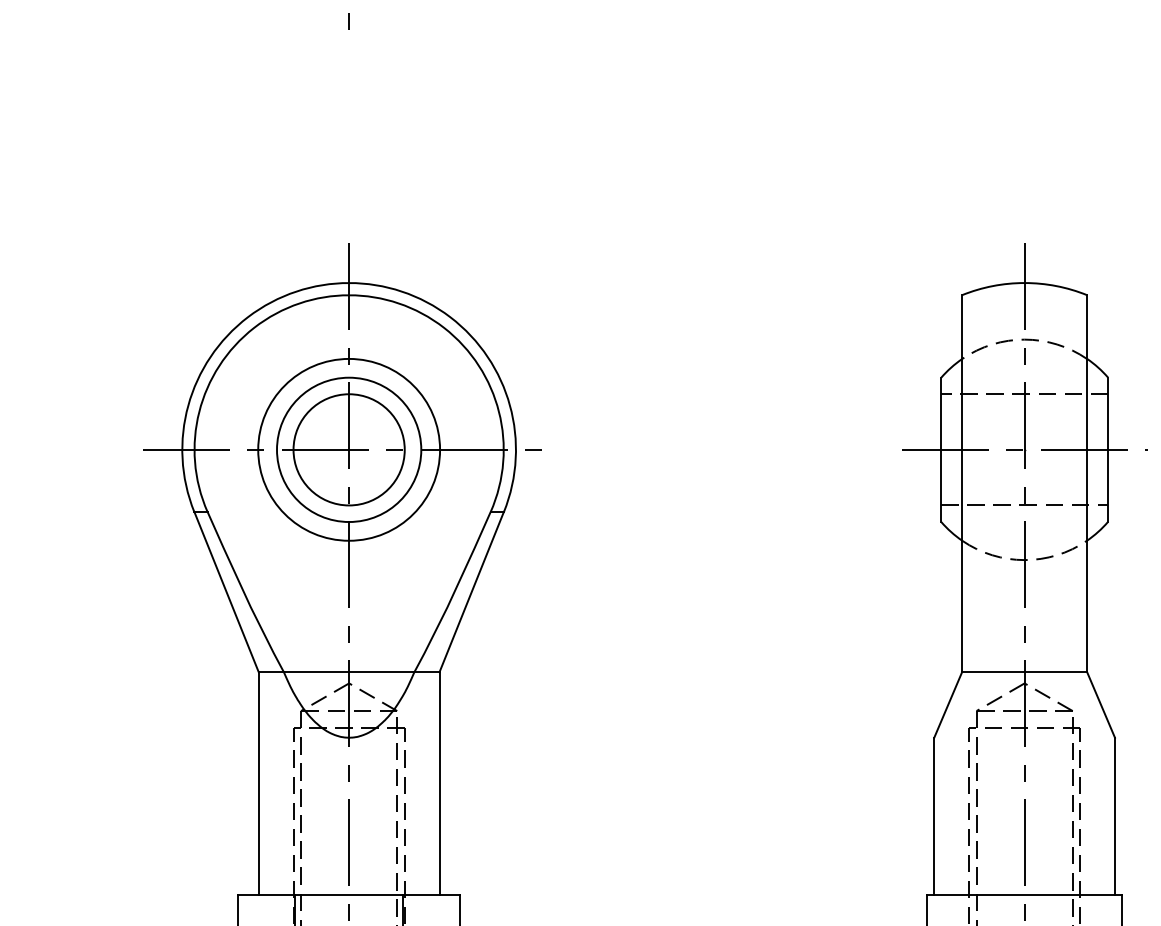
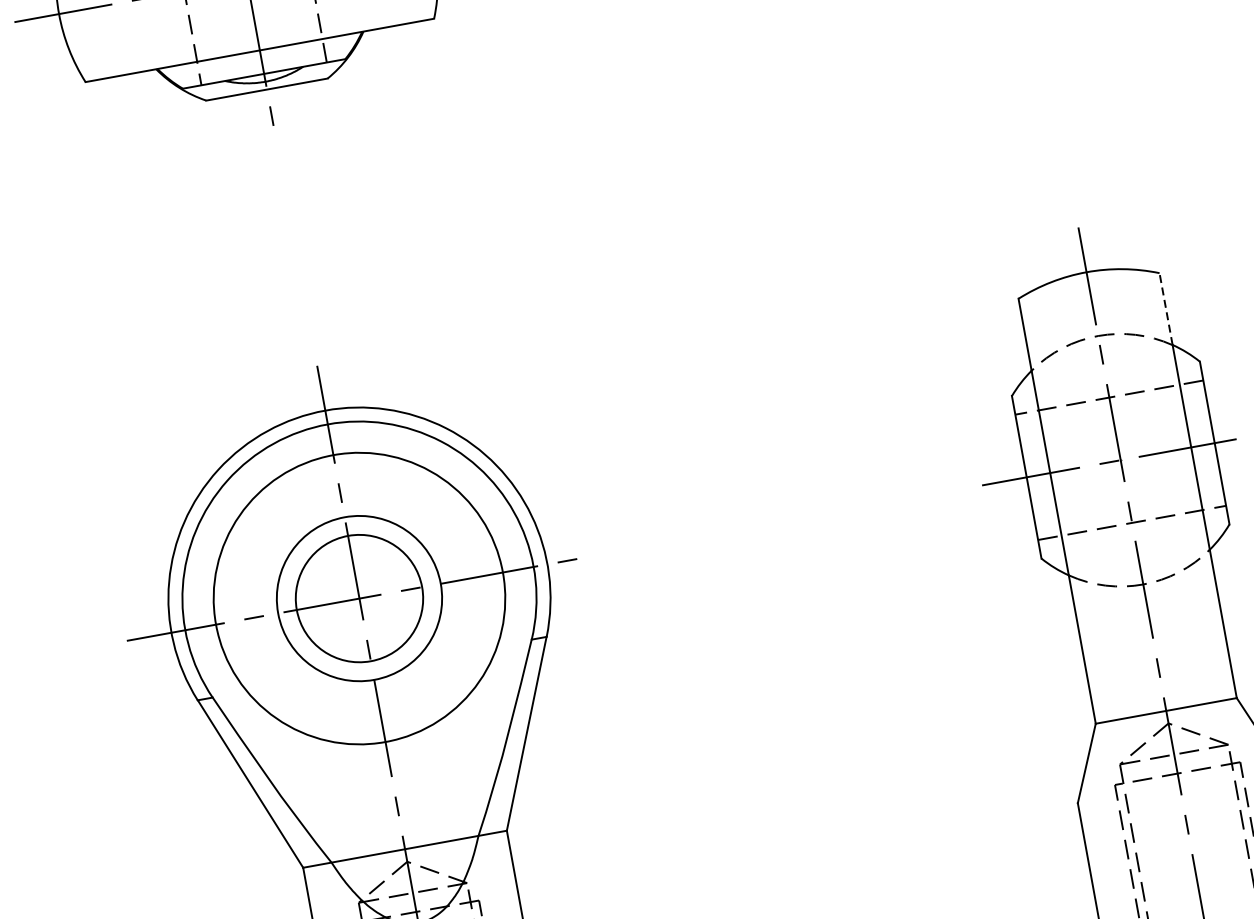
line: (1087, 327) -> (1166, 309), solid -> dashed
circle: (349, 449) -> (359, 598), size x1.4

